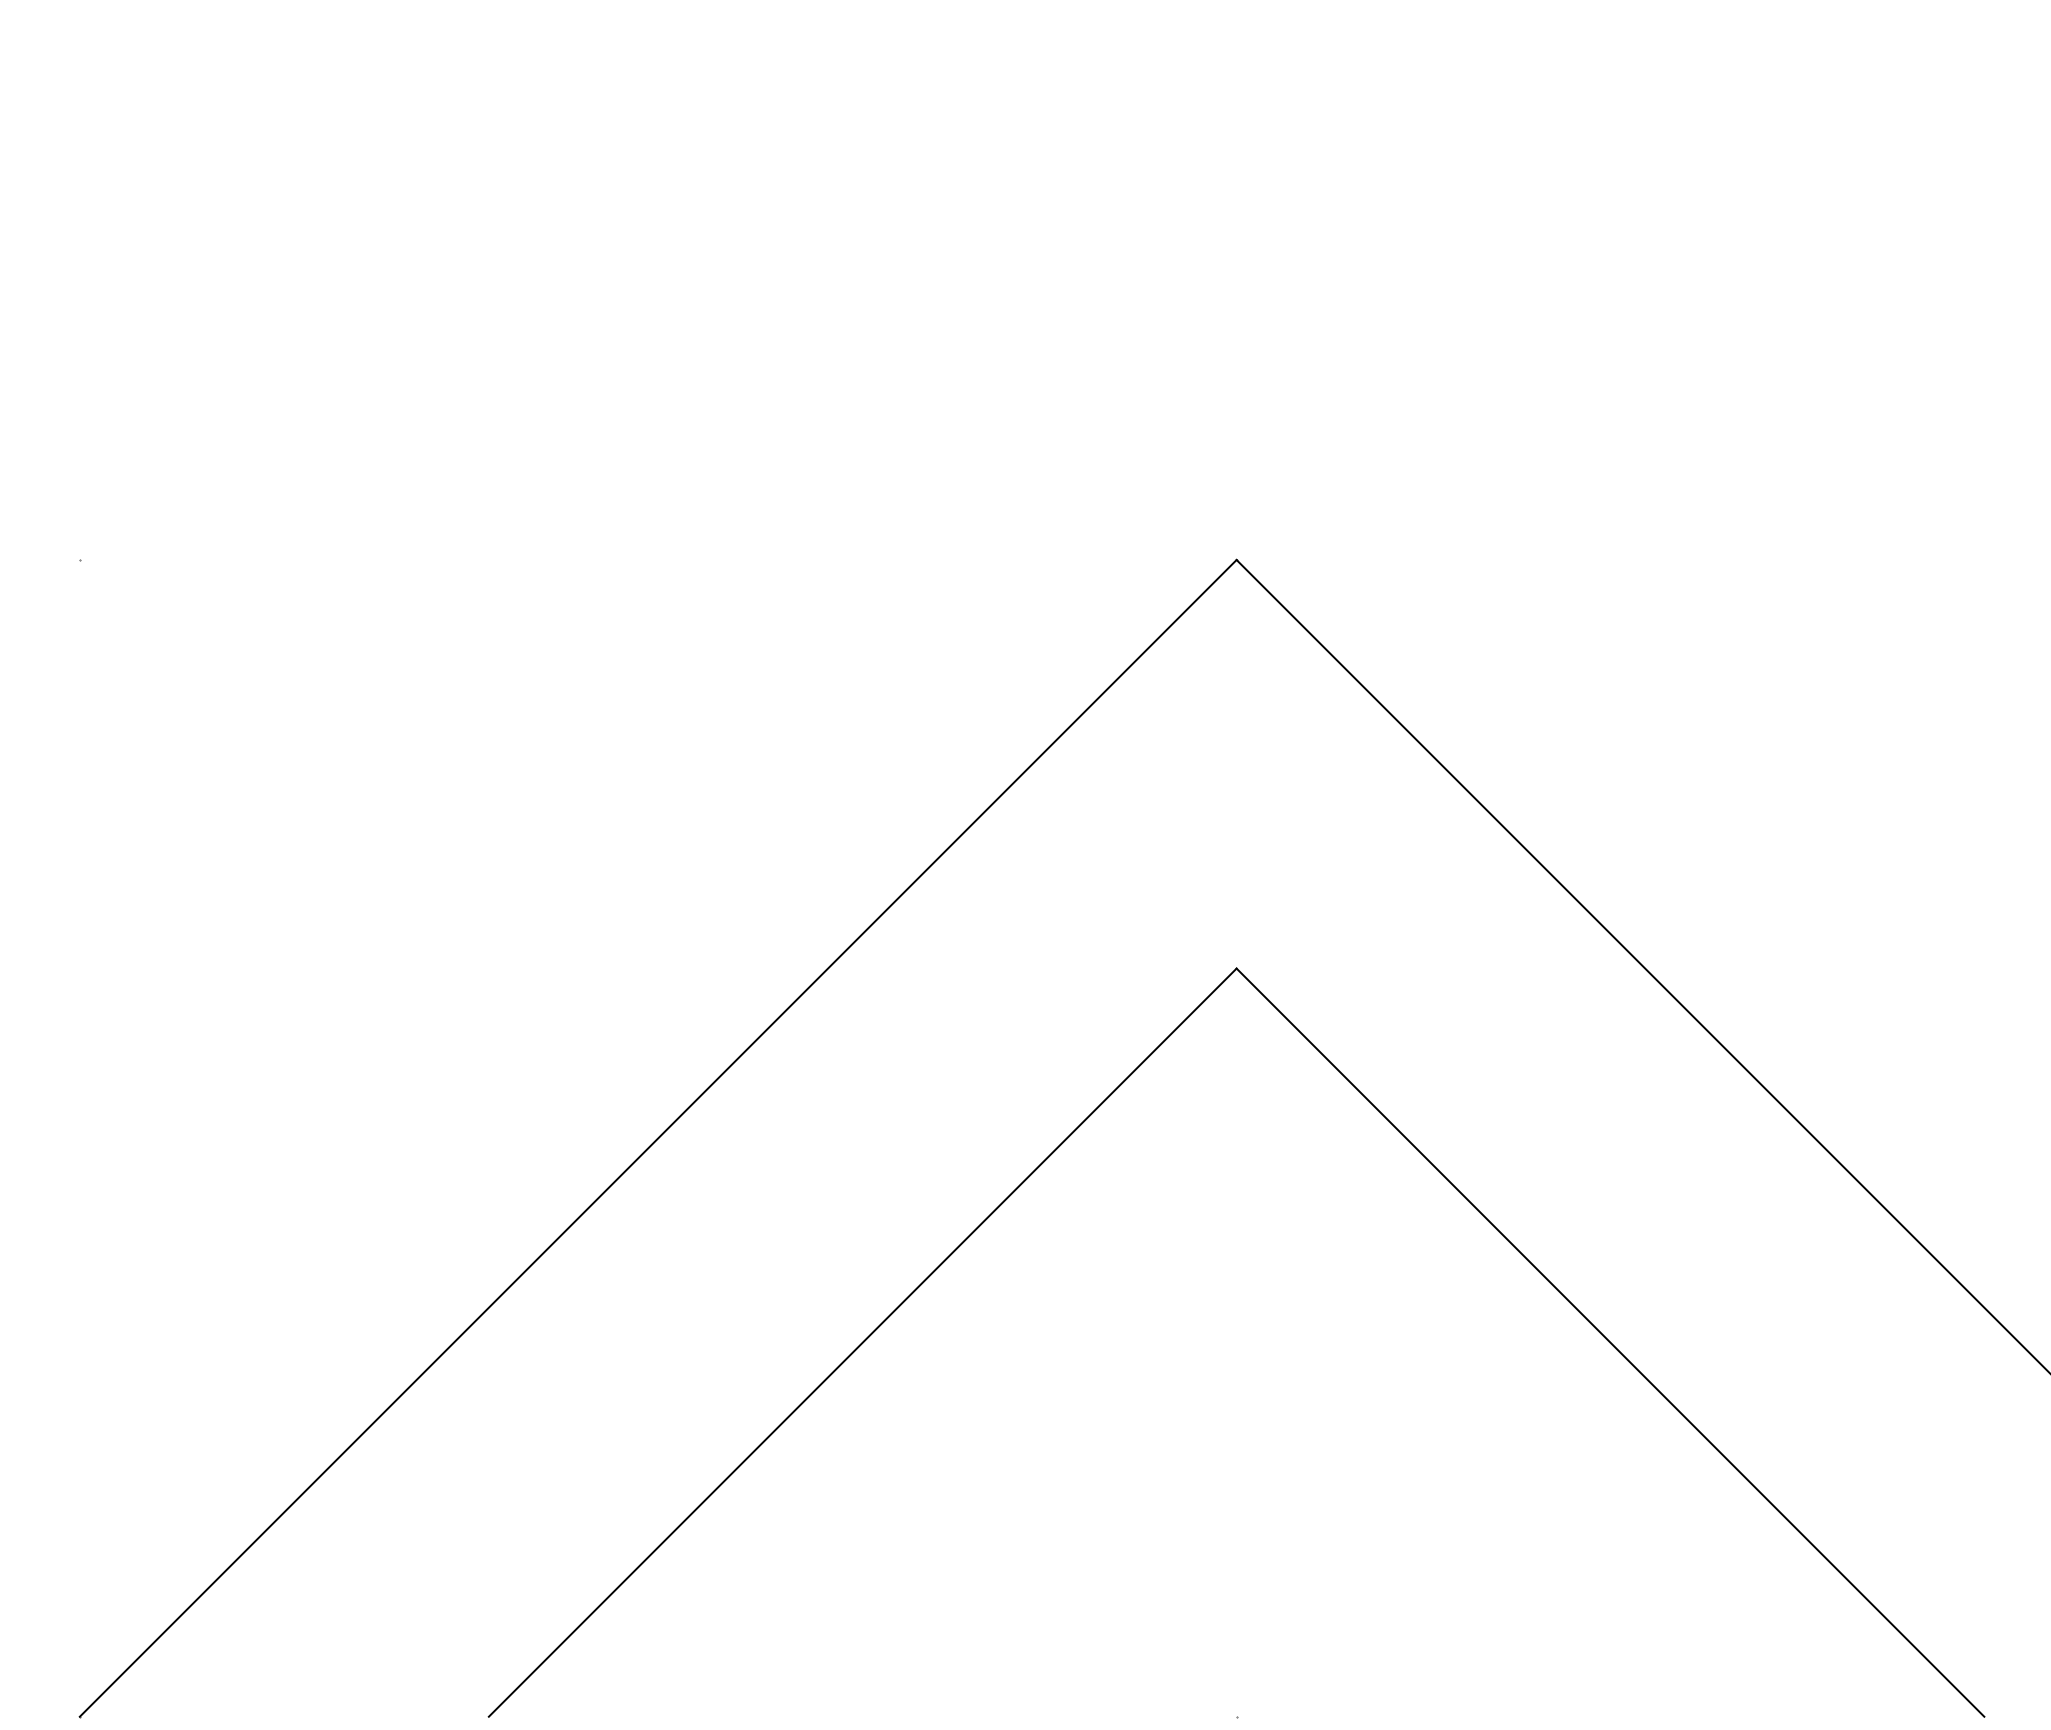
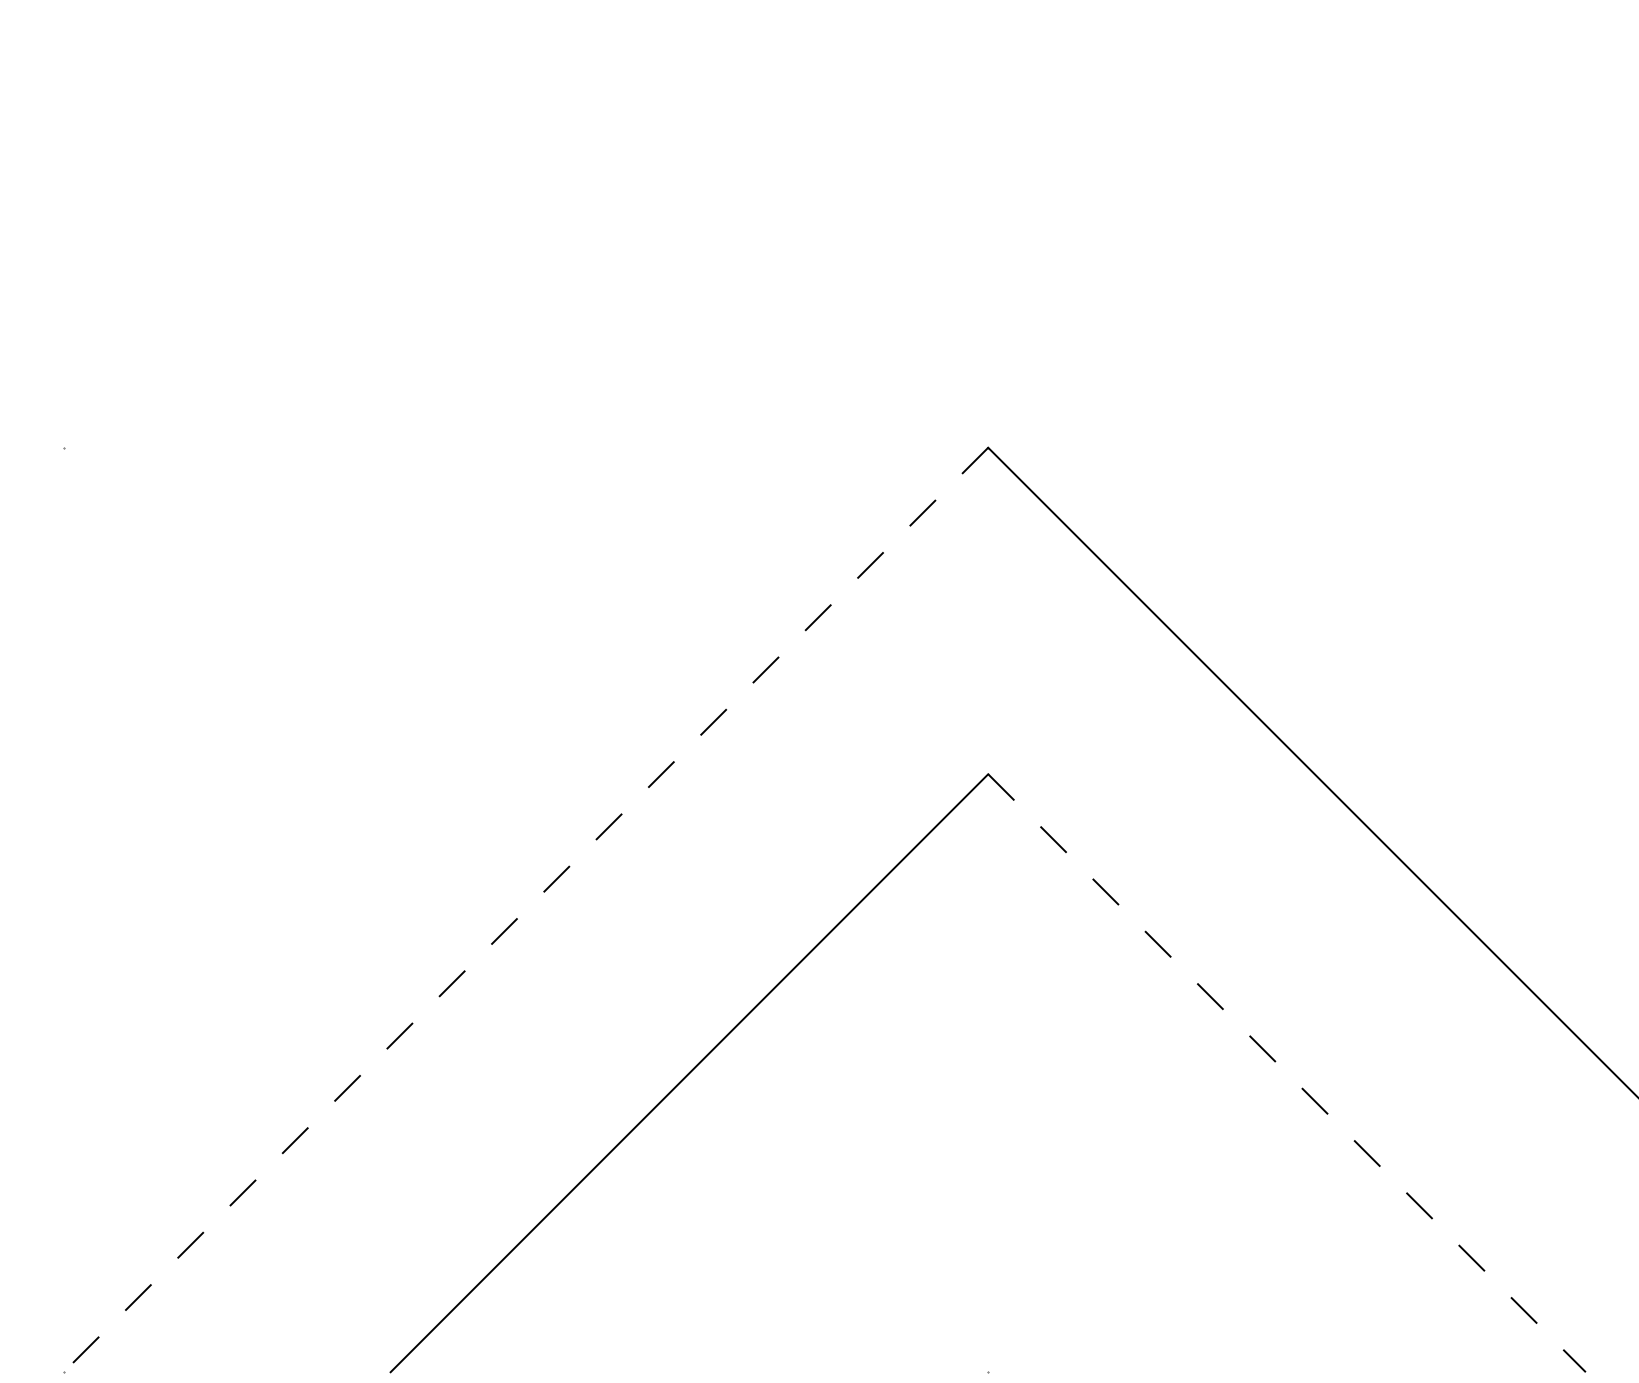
line: (658, 1138) -> (526, 910), solid -> dashed
line: (1610, 1342) -> (1287, 1073), solid -> dashed

